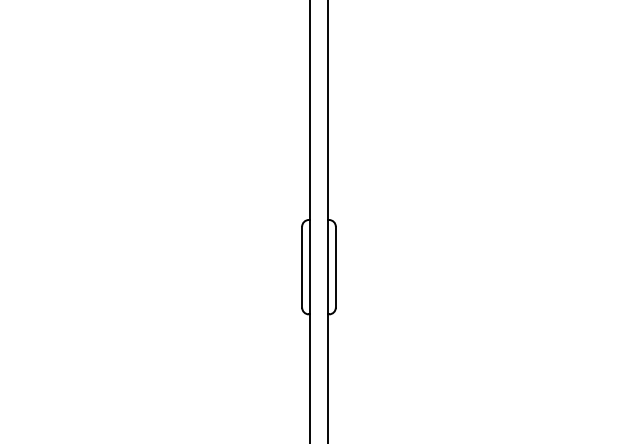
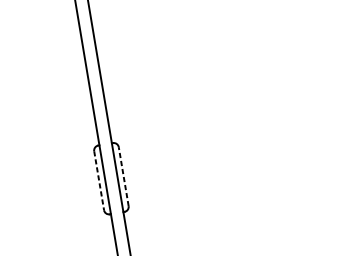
line: (335, 266) -> (123, 176), solid -> dashed
line: (302, 267) -> (99, 180), solid -> dashed

